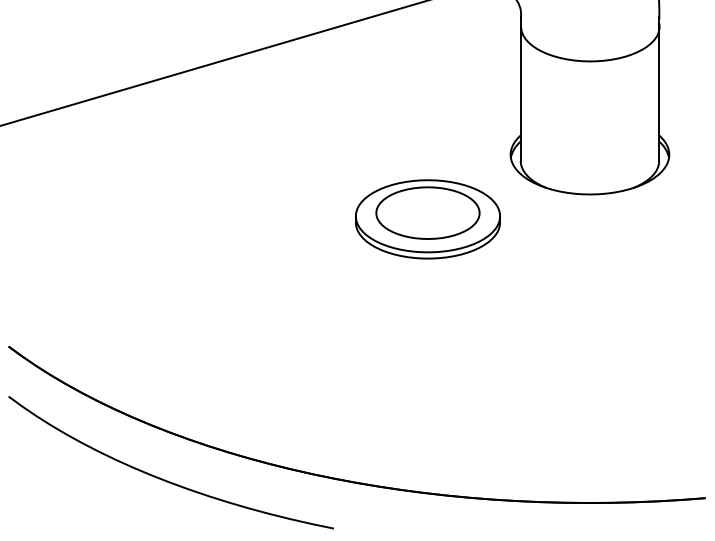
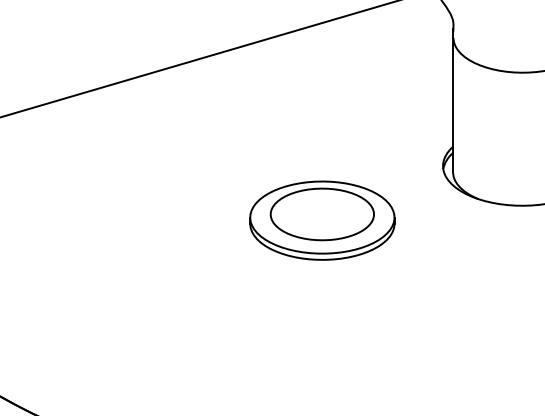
part: (427, 219) -> (321, 220), moved

